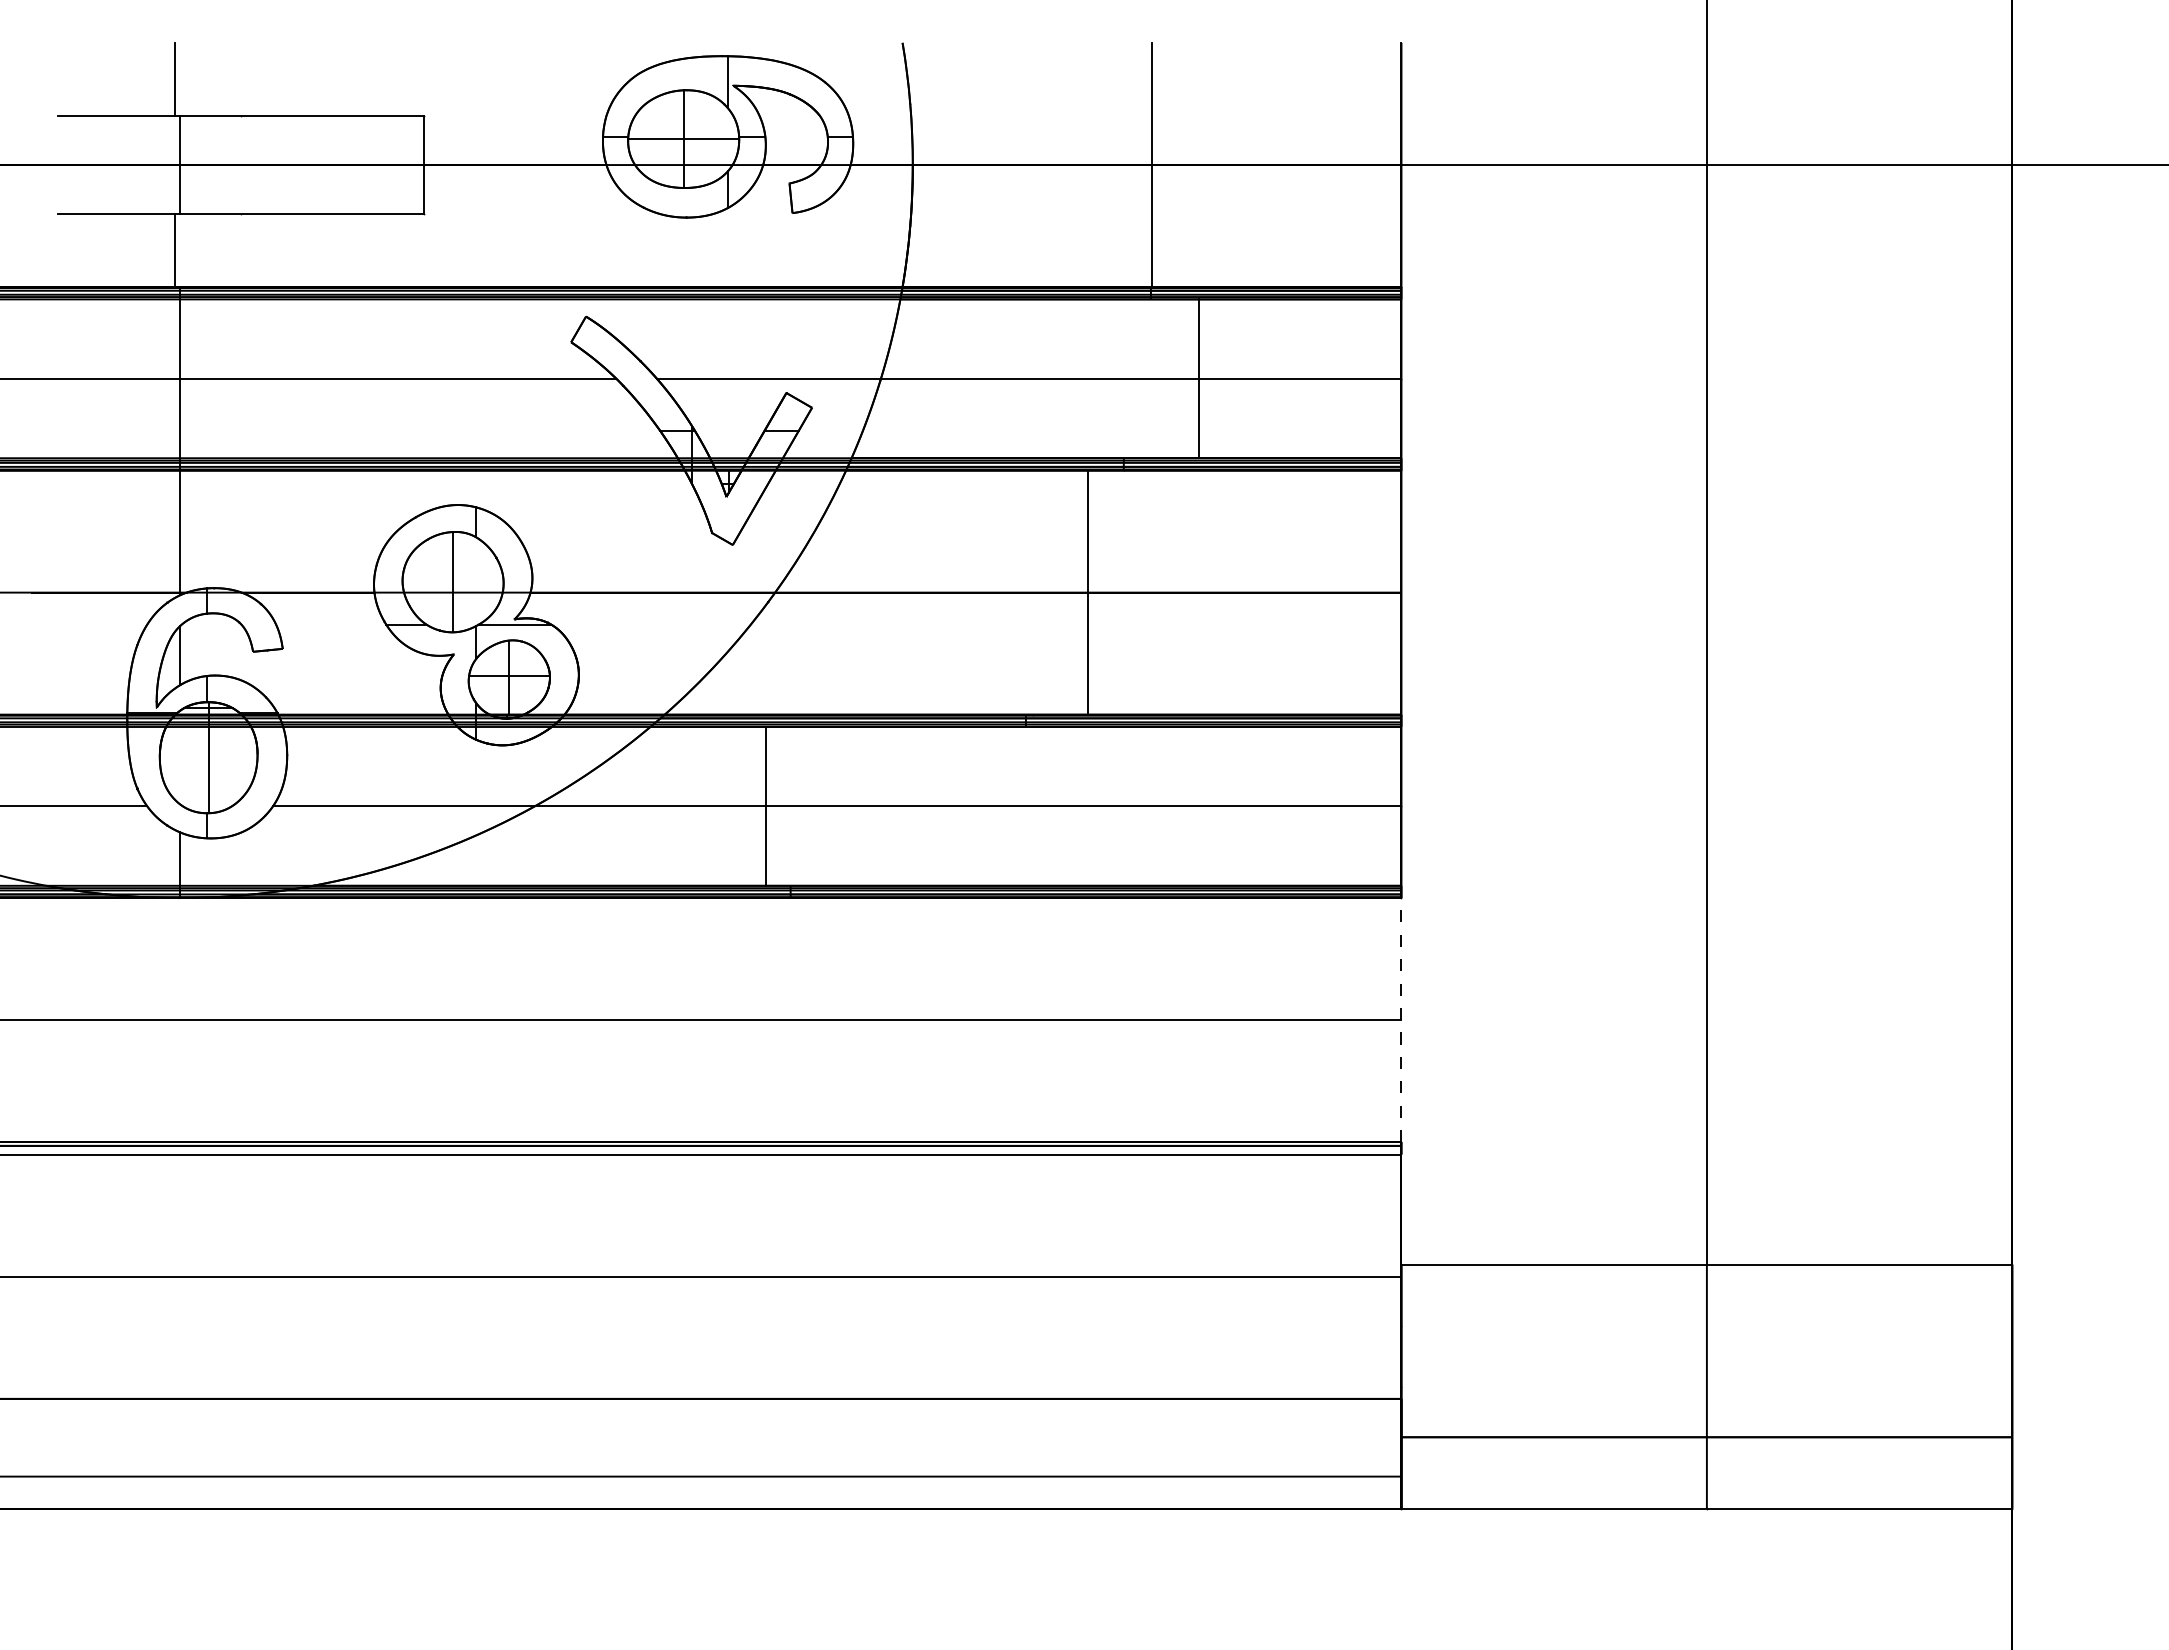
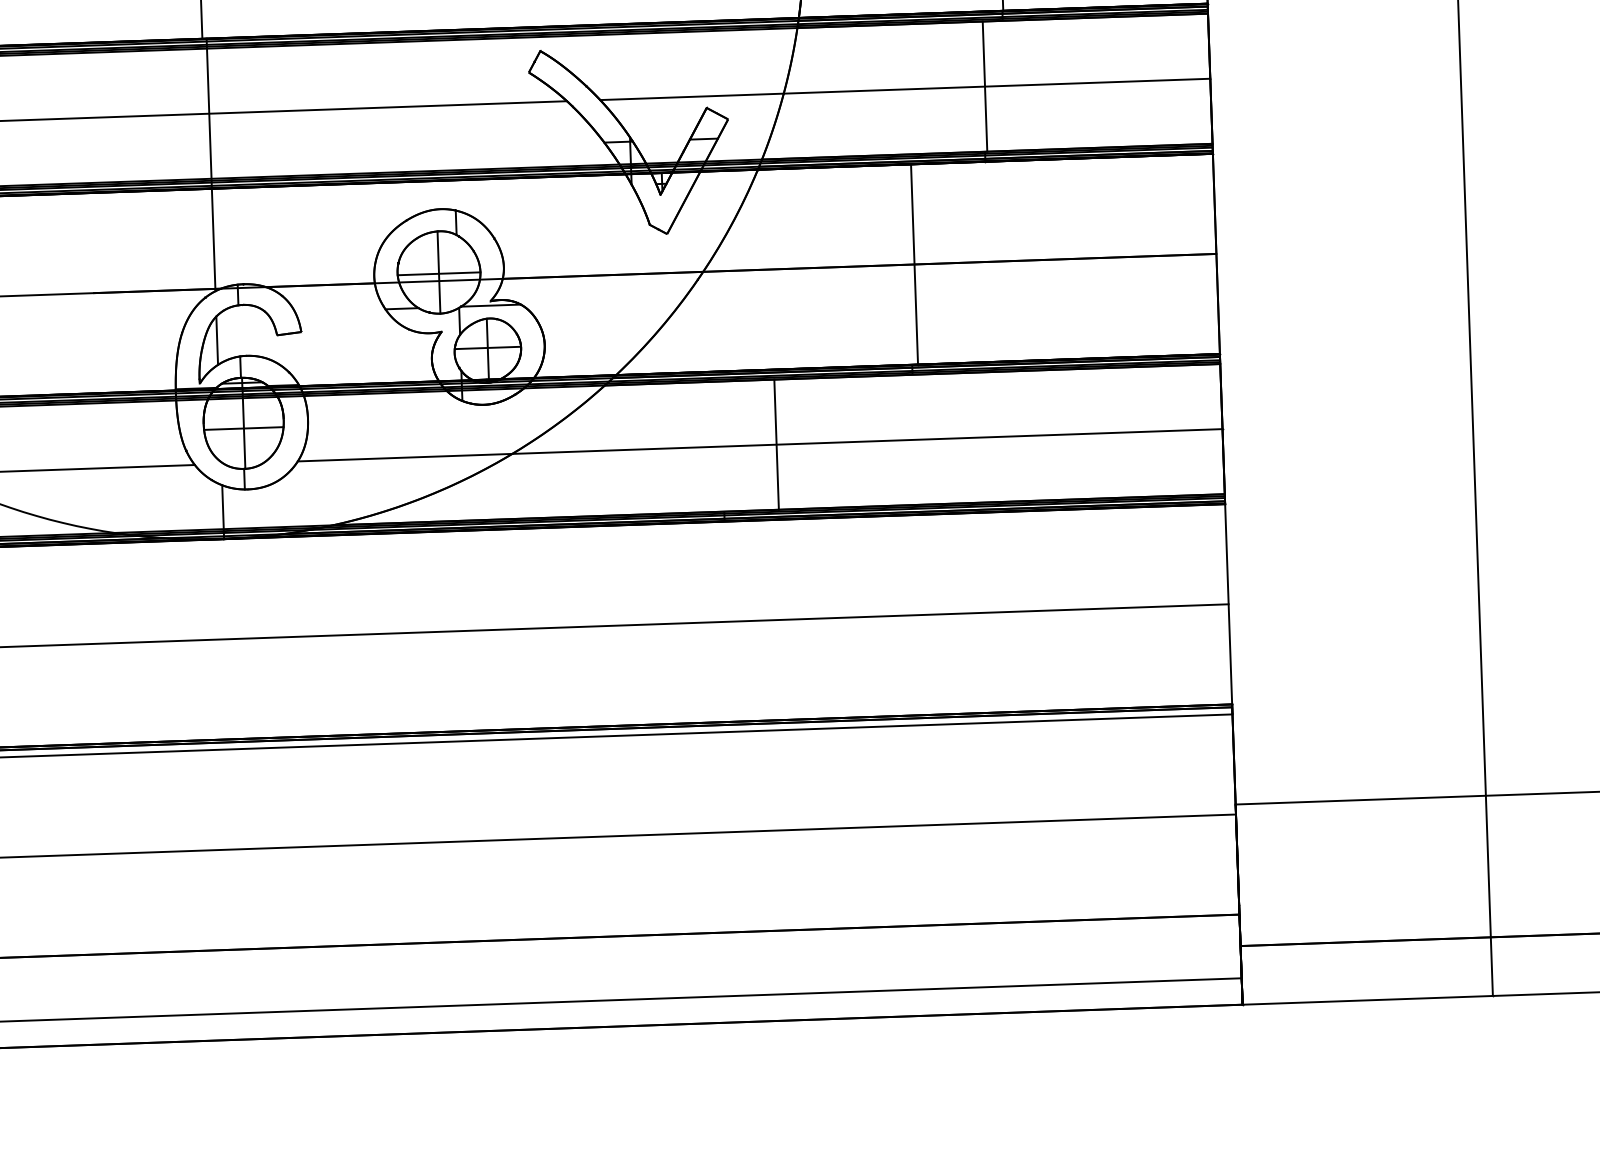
line: (1198, 378) -> (984, 86), moved
line: (452, 583) -> (438, 273), added
line: (1088, 592) -> (914, 264), moved
line: (208, 764) -> (243, 428), added
line: (766, 805) -> (776, 443), moved
line: (1401, 1019) -> (1228, 603), dashed -> solid

